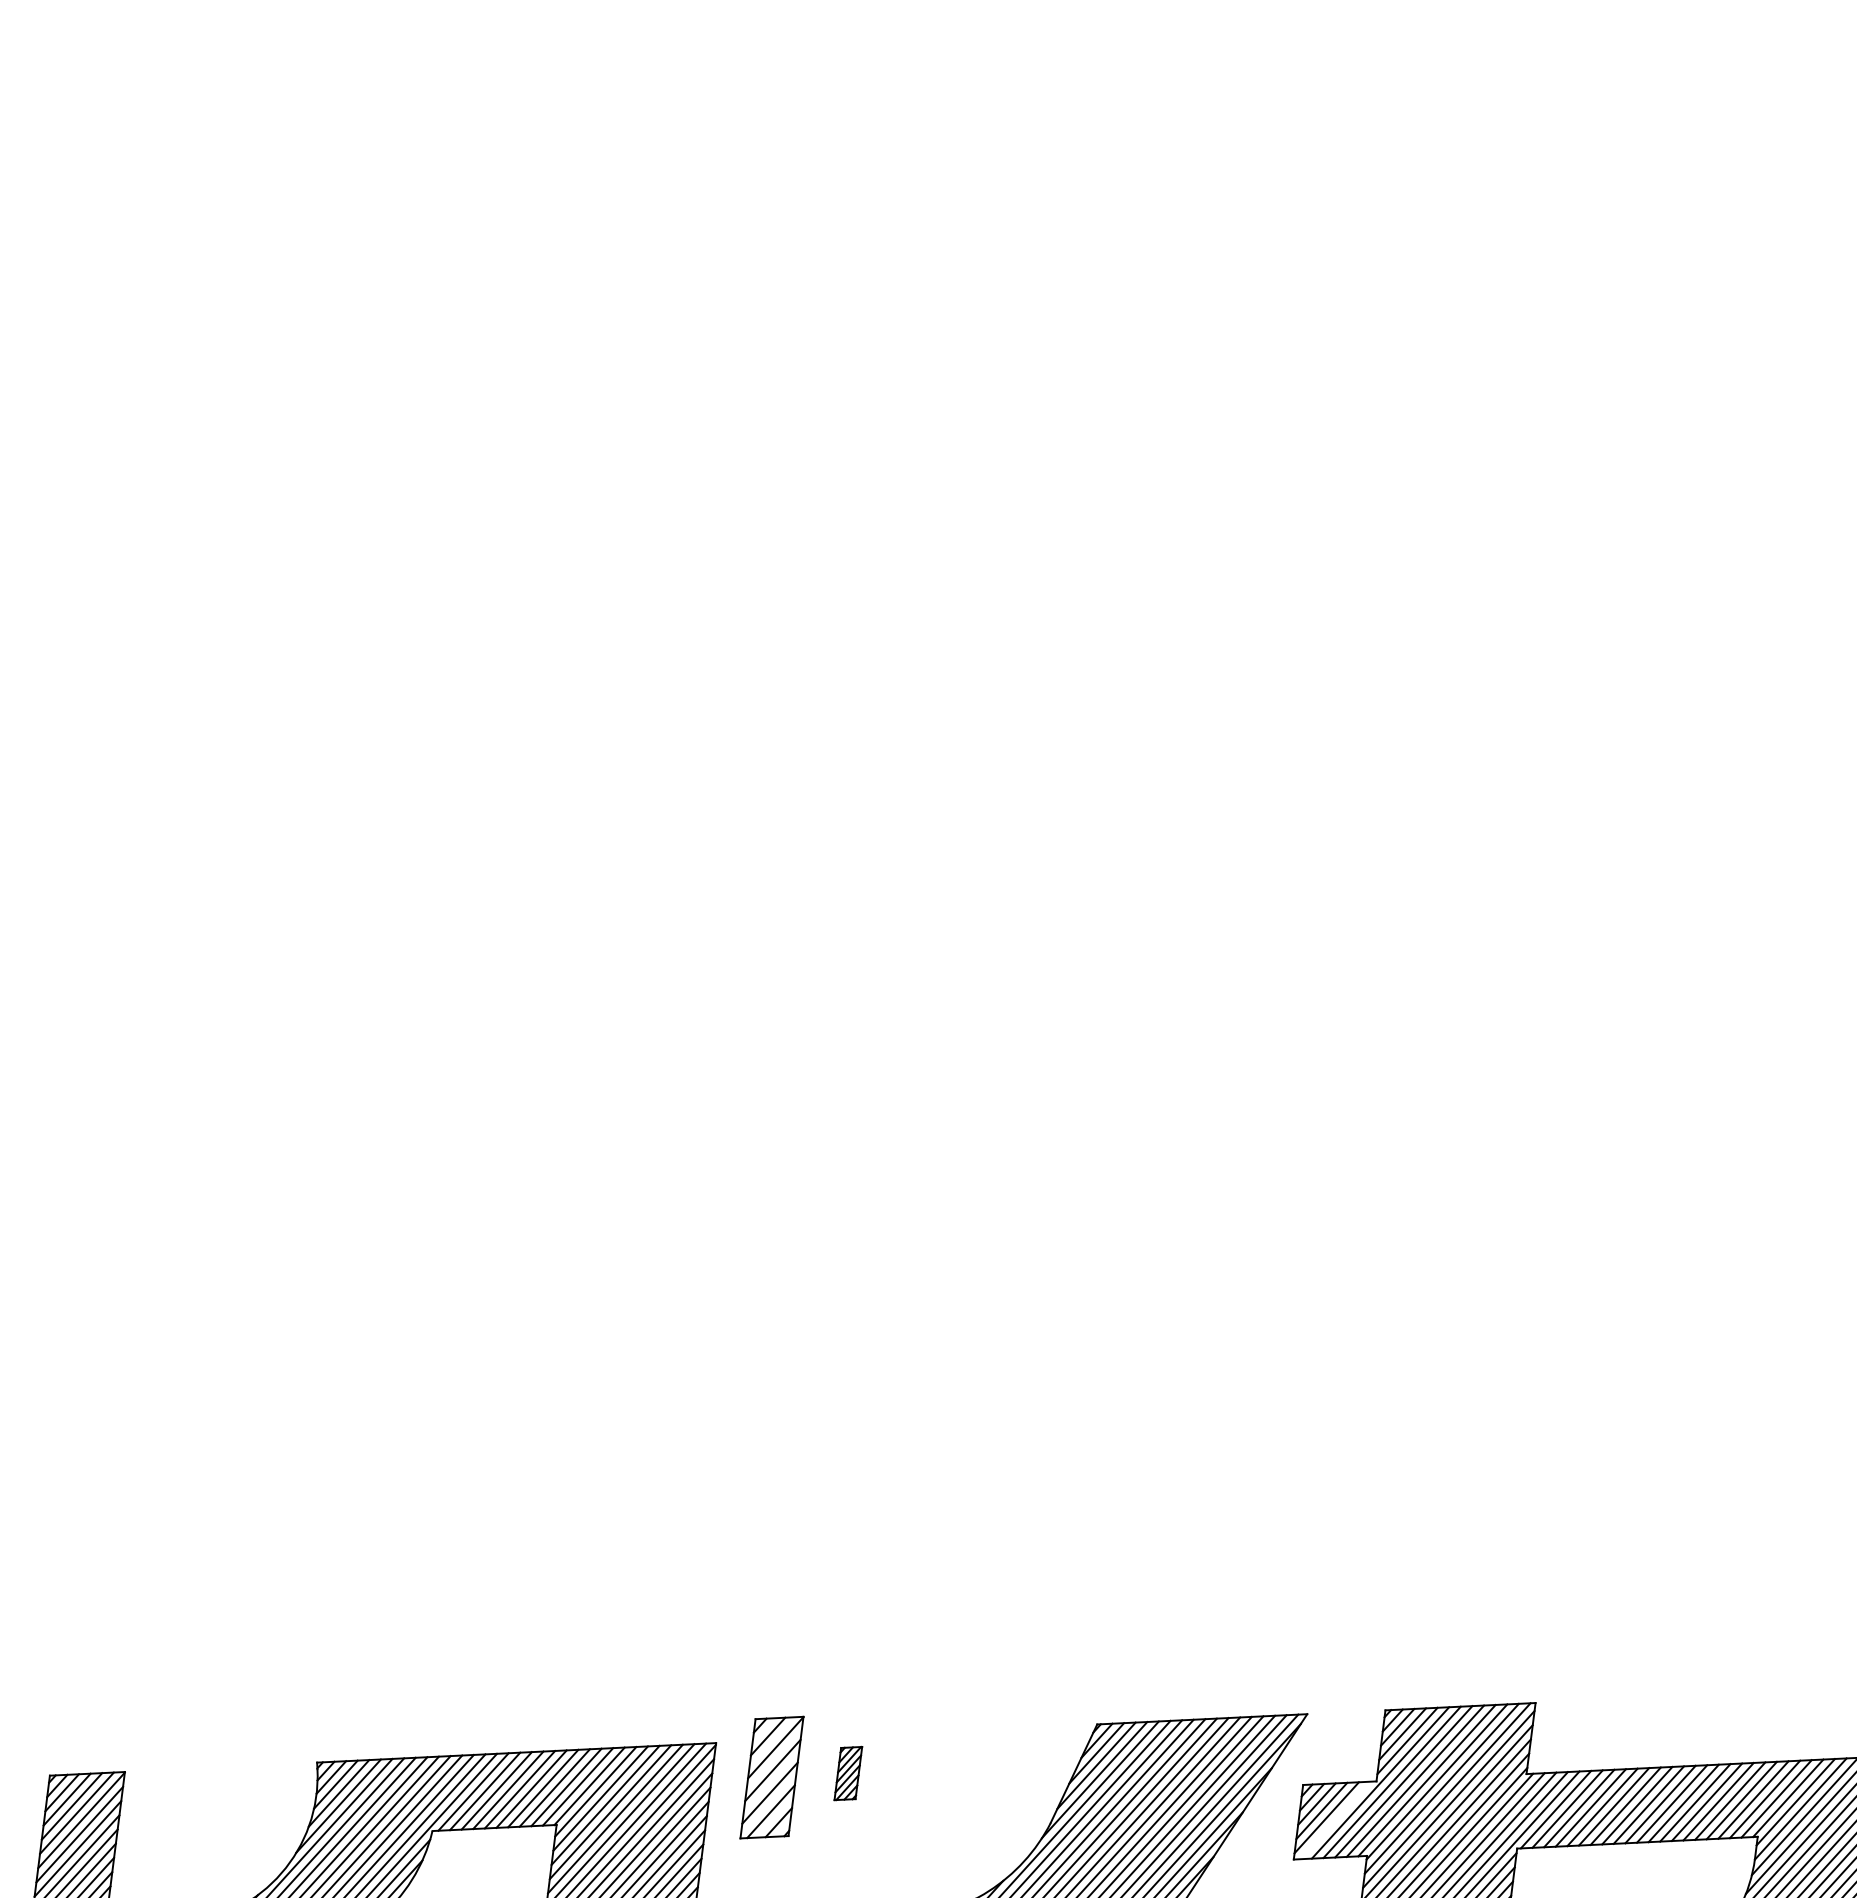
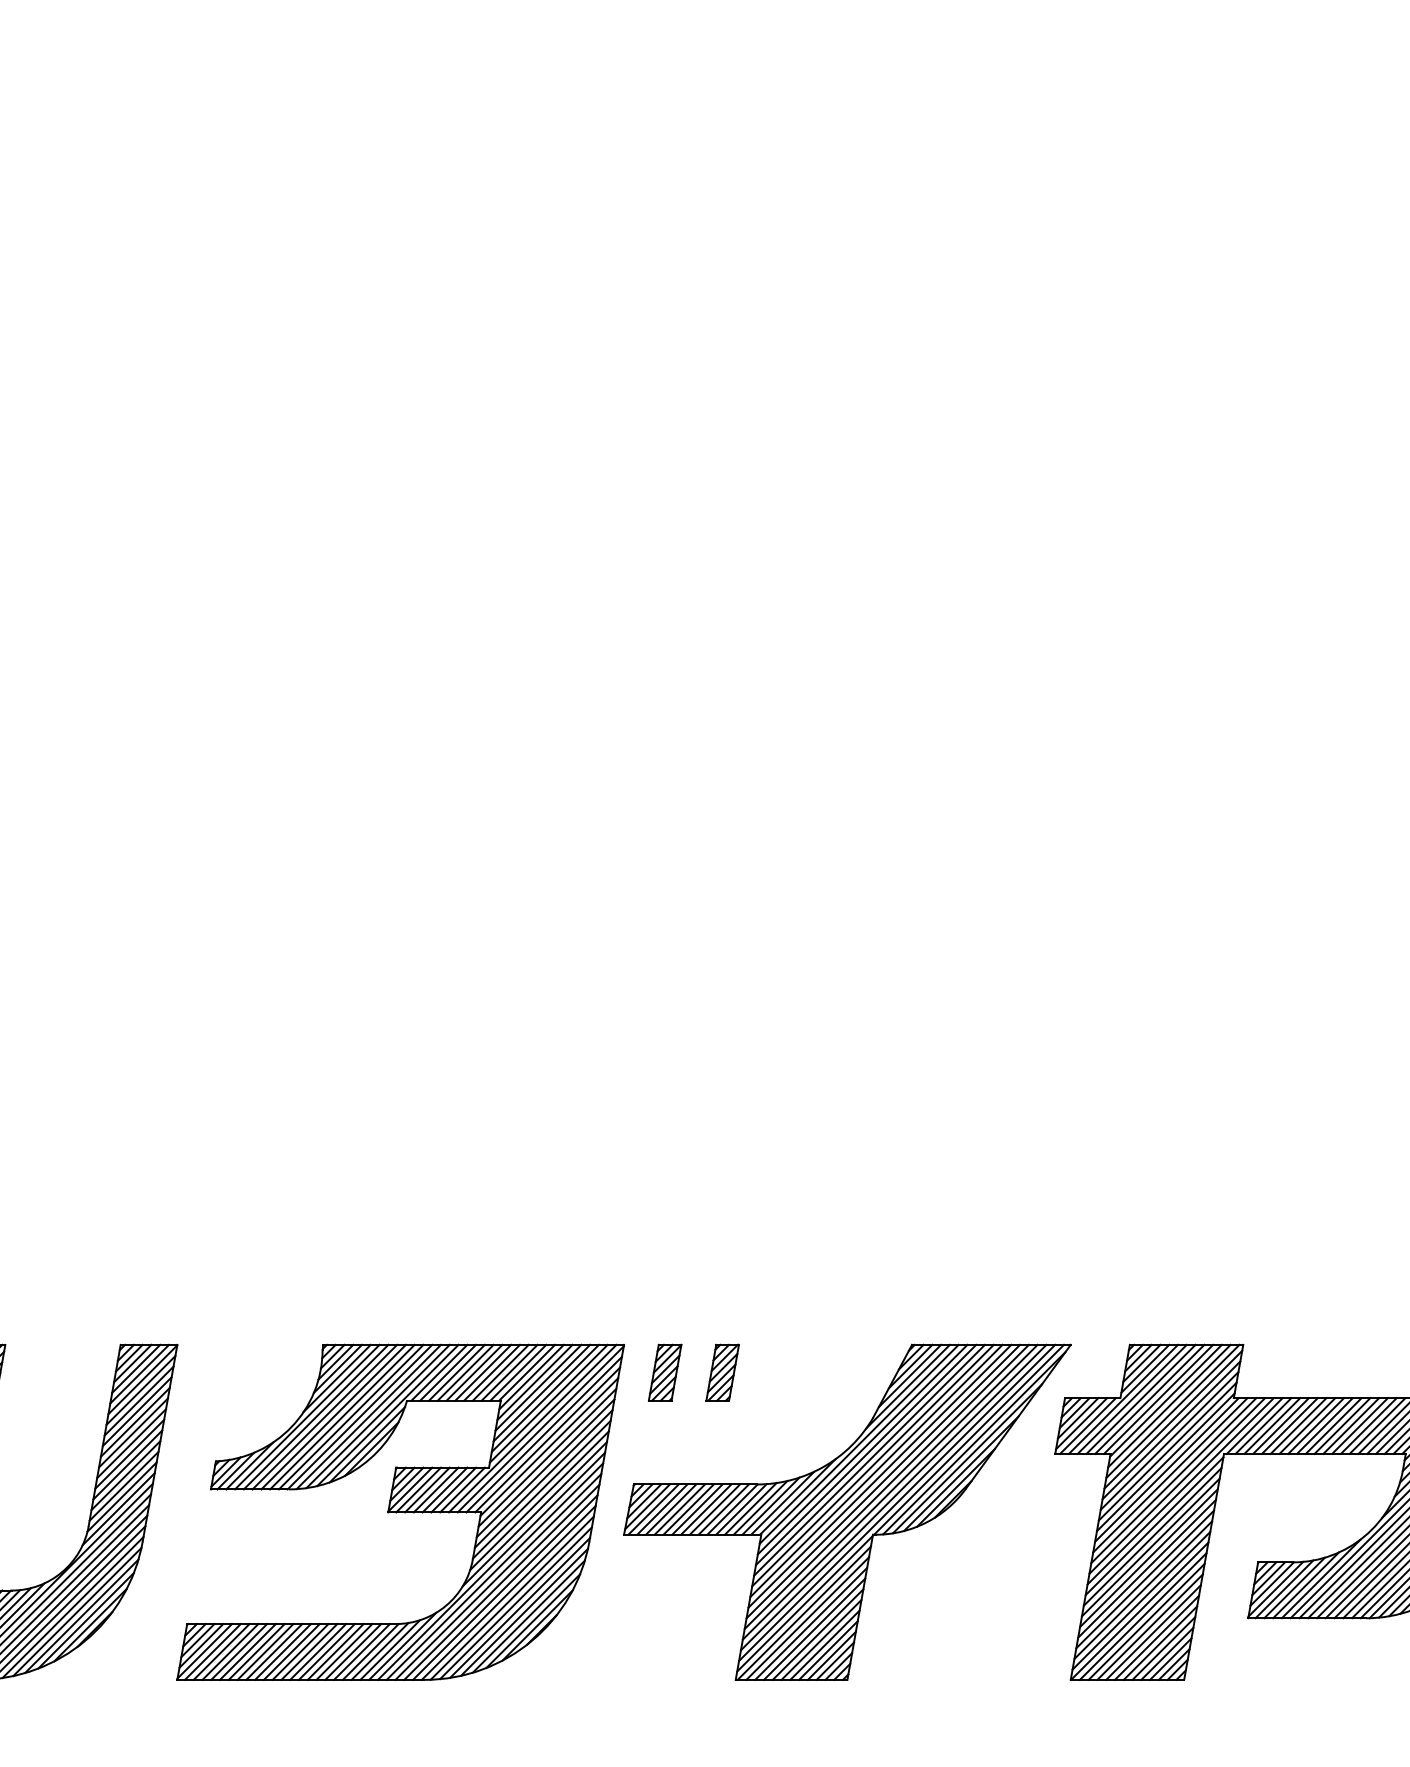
part: (848, 1773) -> (722, 1372), size x1.43
part: (772, 1776) -> (665, 1372), size x0.62
line: (1334, 1819) -> (1087, 1425), added

